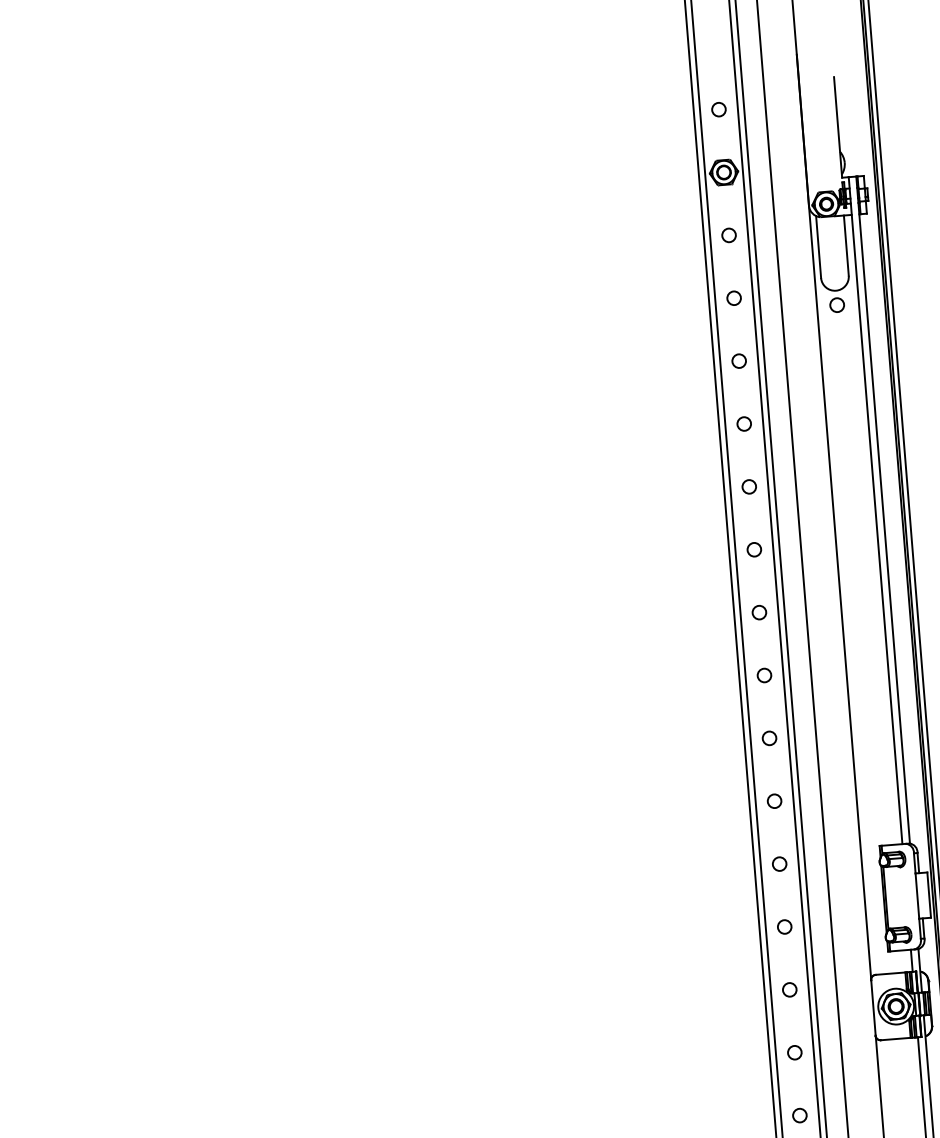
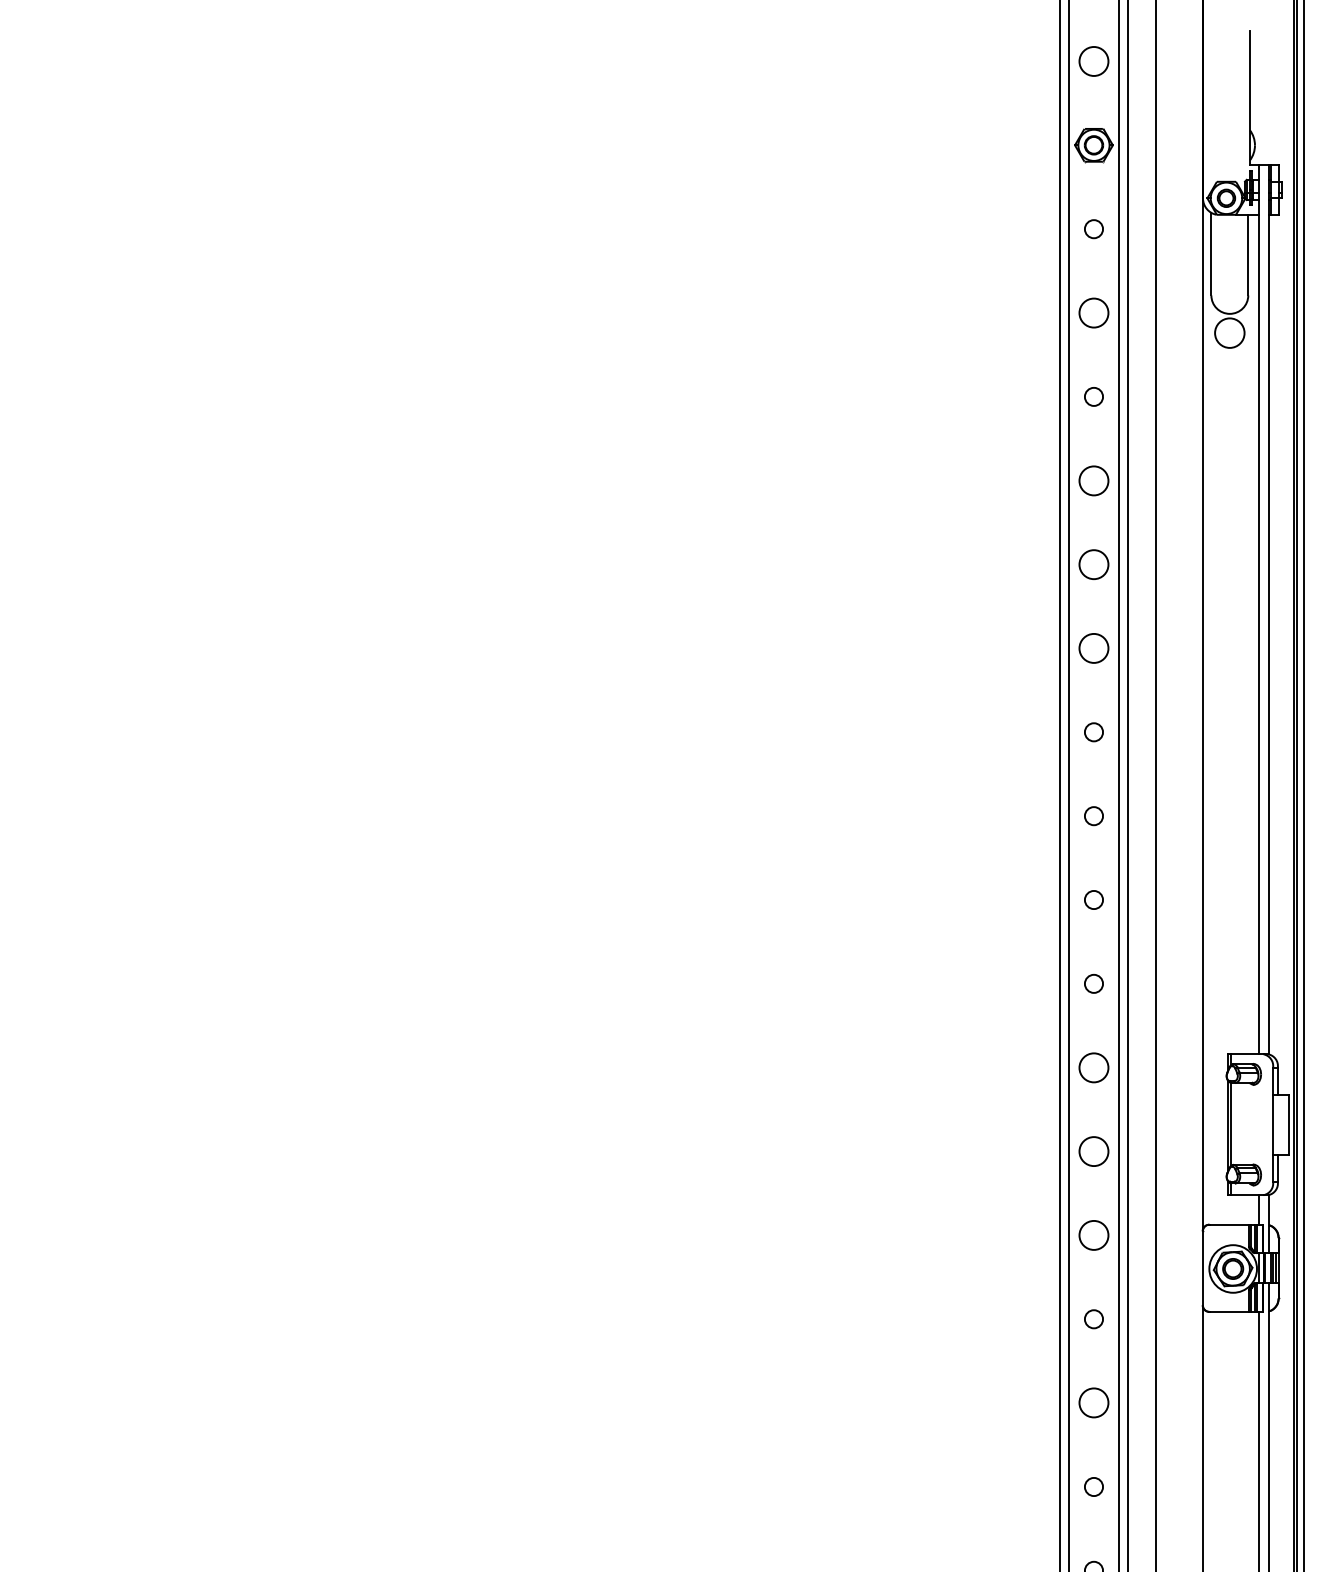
circle: (718, 109) -> (1093, 61), size x1.6
circle: (733, 297) -> (1093, 312), size x1.6
circle: (836, 304) -> (1229, 332), size x1.6
circle: (743, 423) -> (1093, 480), size x1.6
circle: (748, 486) -> (1093, 564), size x1.6
circle: (754, 549) -> (1093, 648), size x1.6
circle: (779, 863) -> (1093, 1067), size x1.6
circle: (784, 926) -> (1093, 1151), size x1.6
circle: (789, 989) -> (1093, 1235), size x1.6
circle: (799, 1115) -> (1093, 1403), size x1.6

